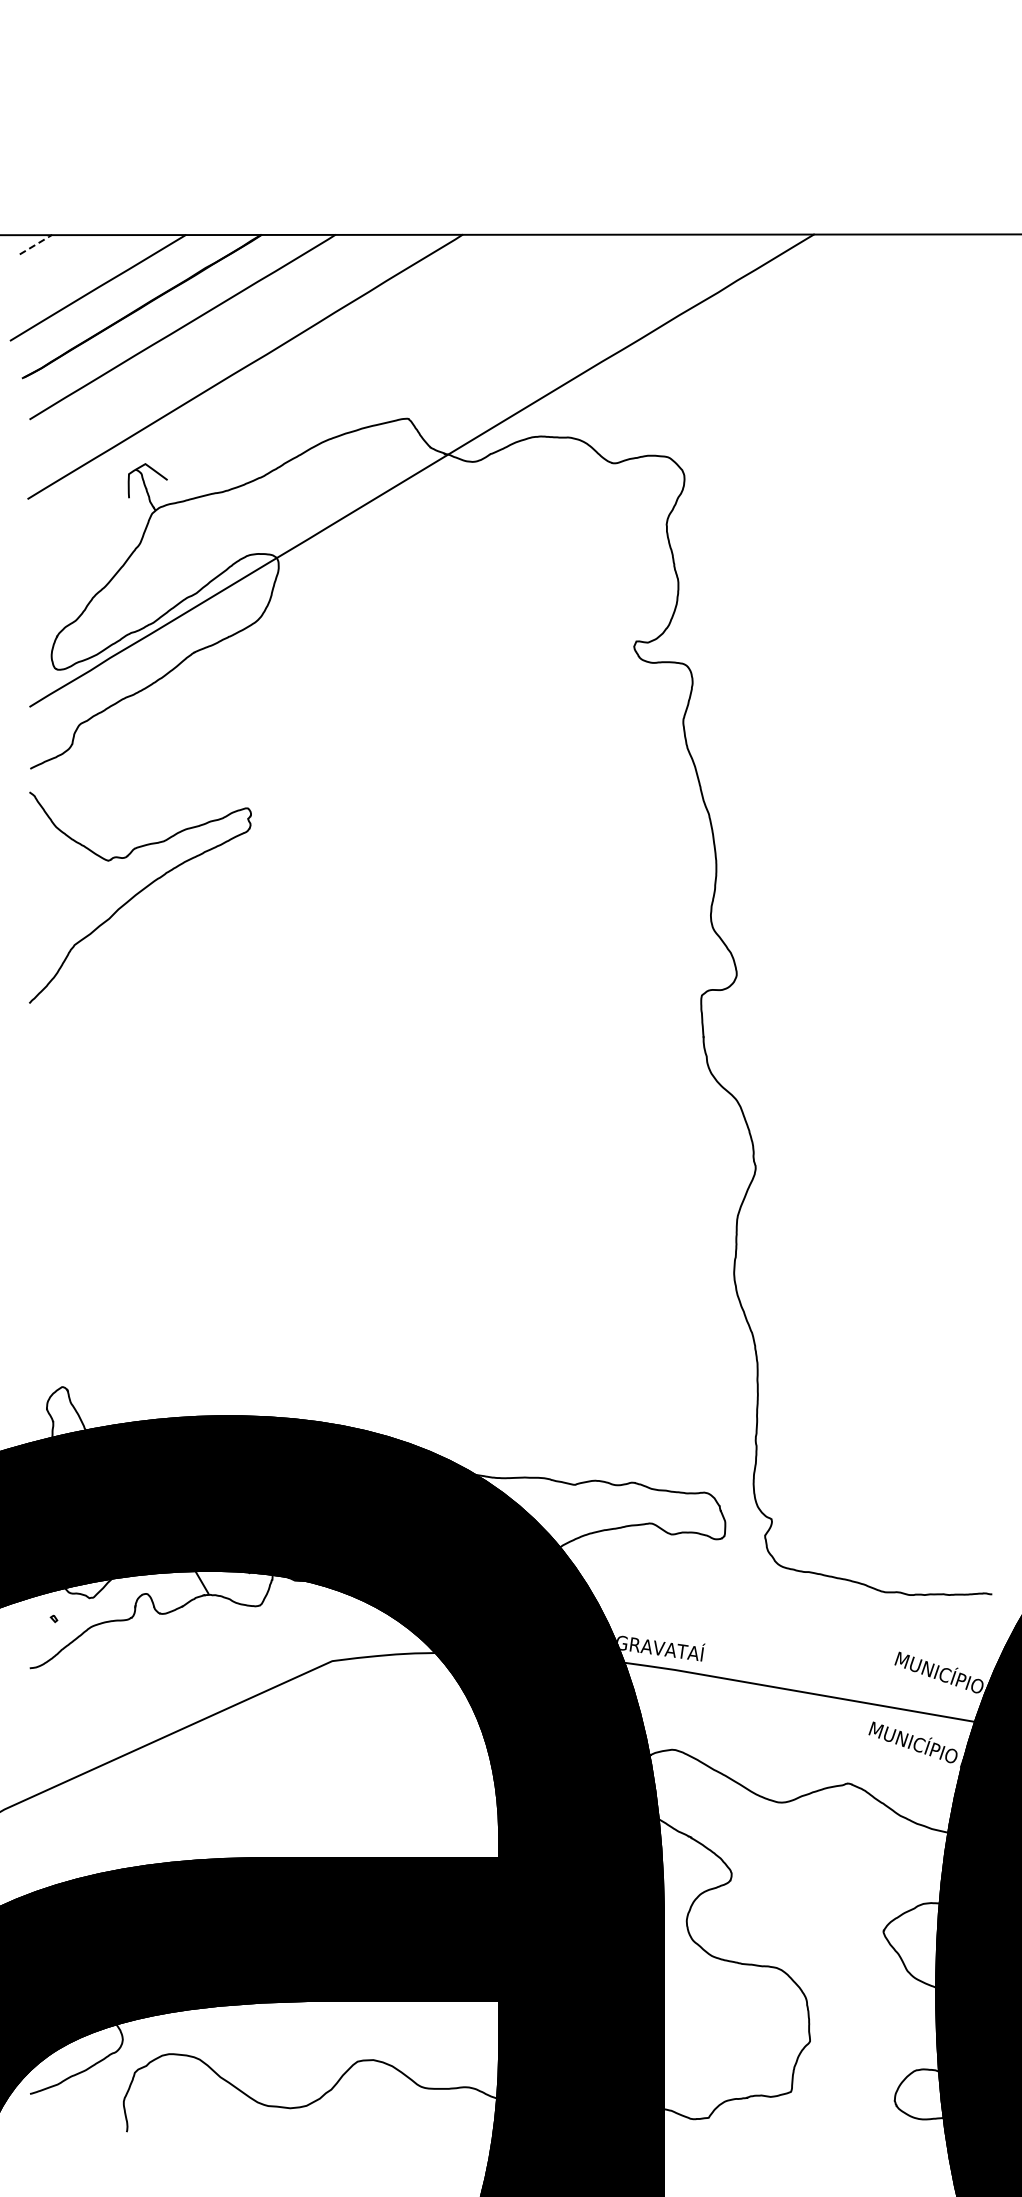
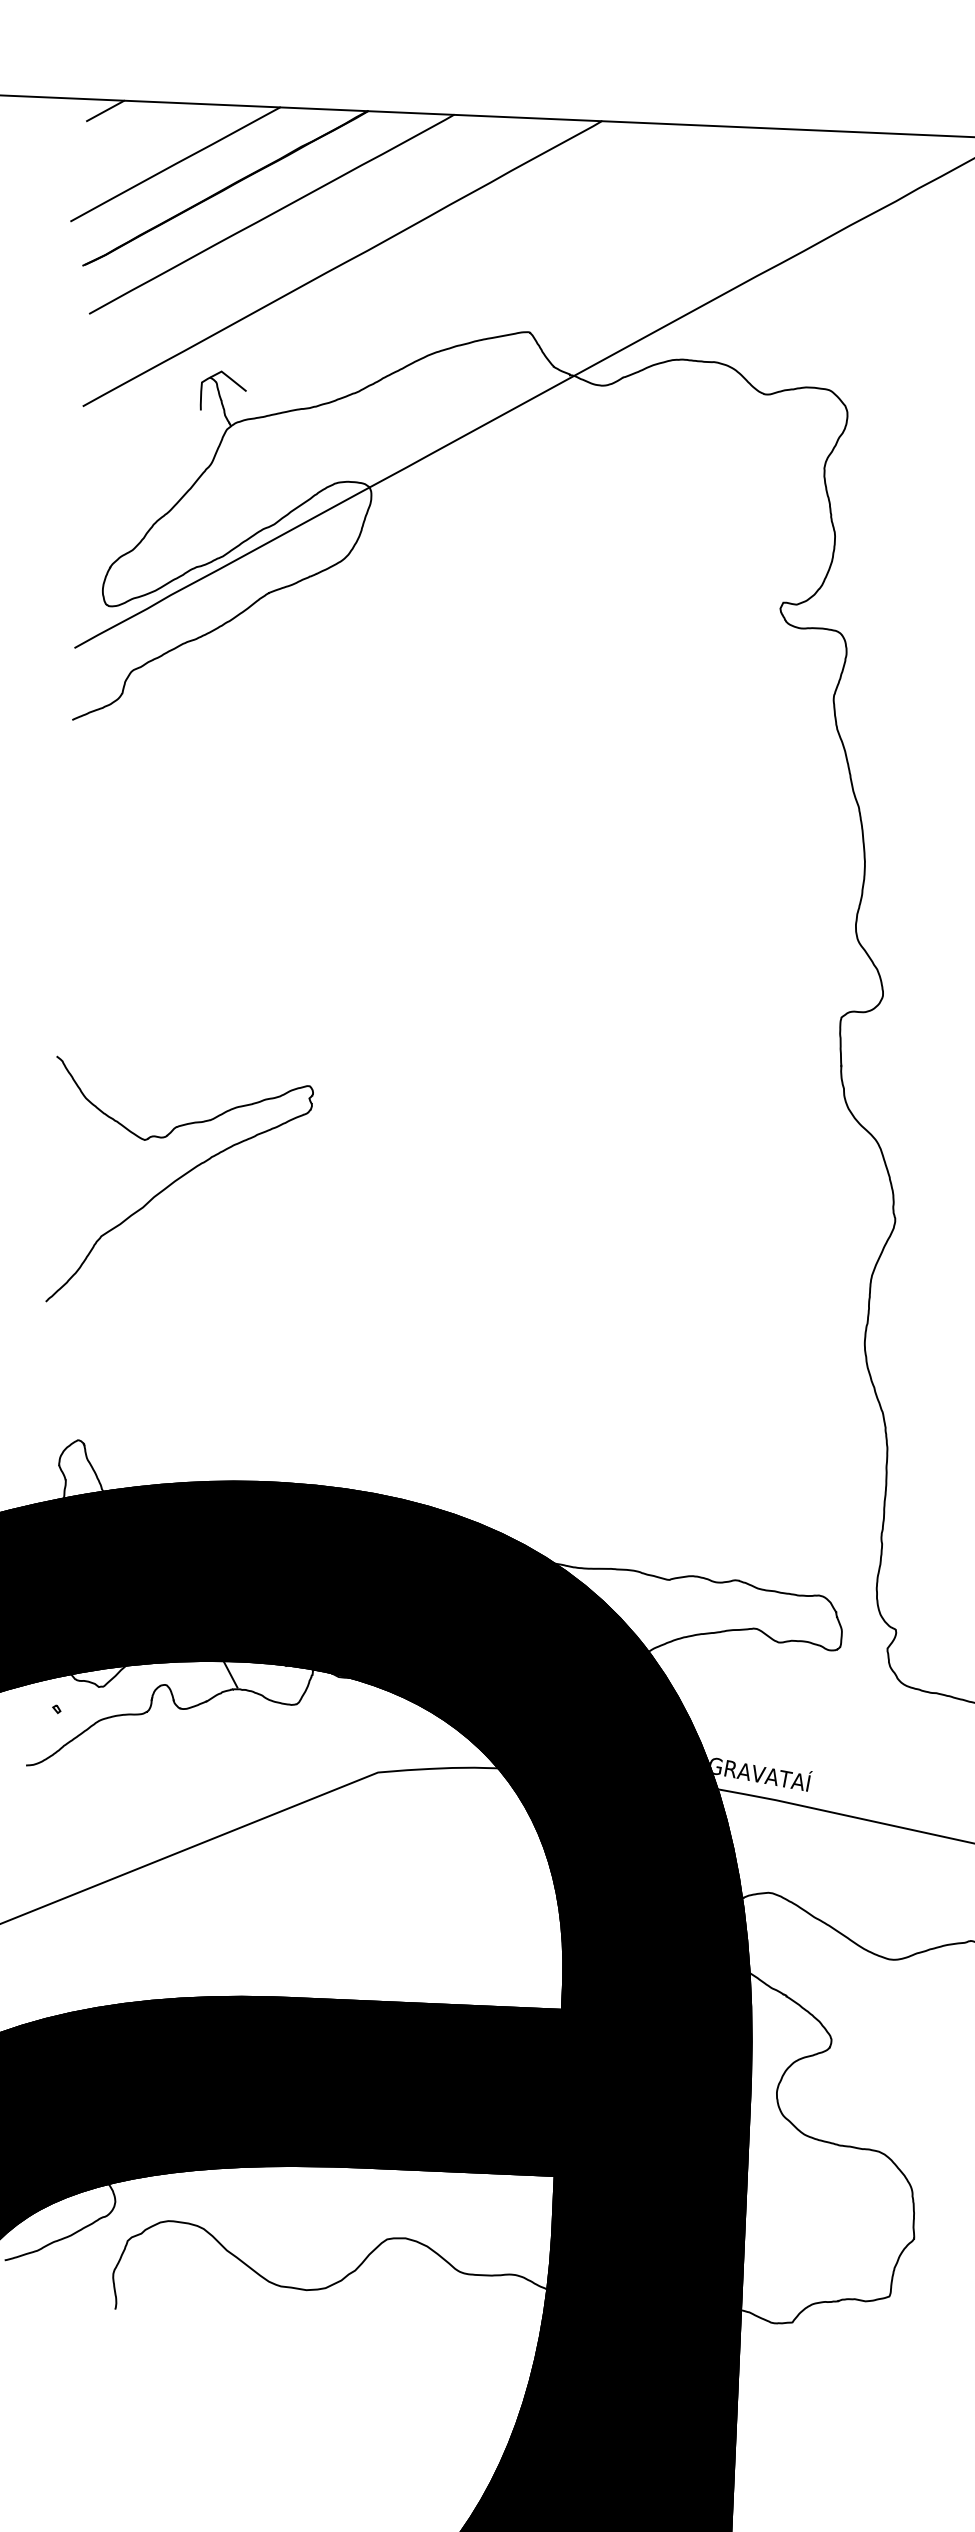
line: (36, 244) -> (106, 110), dashed -> solid
curve: (138, 894) -> (178, 1180), moved

